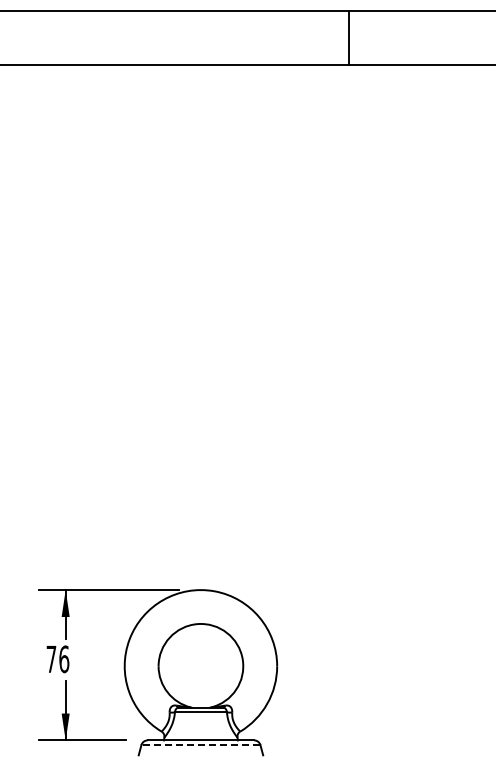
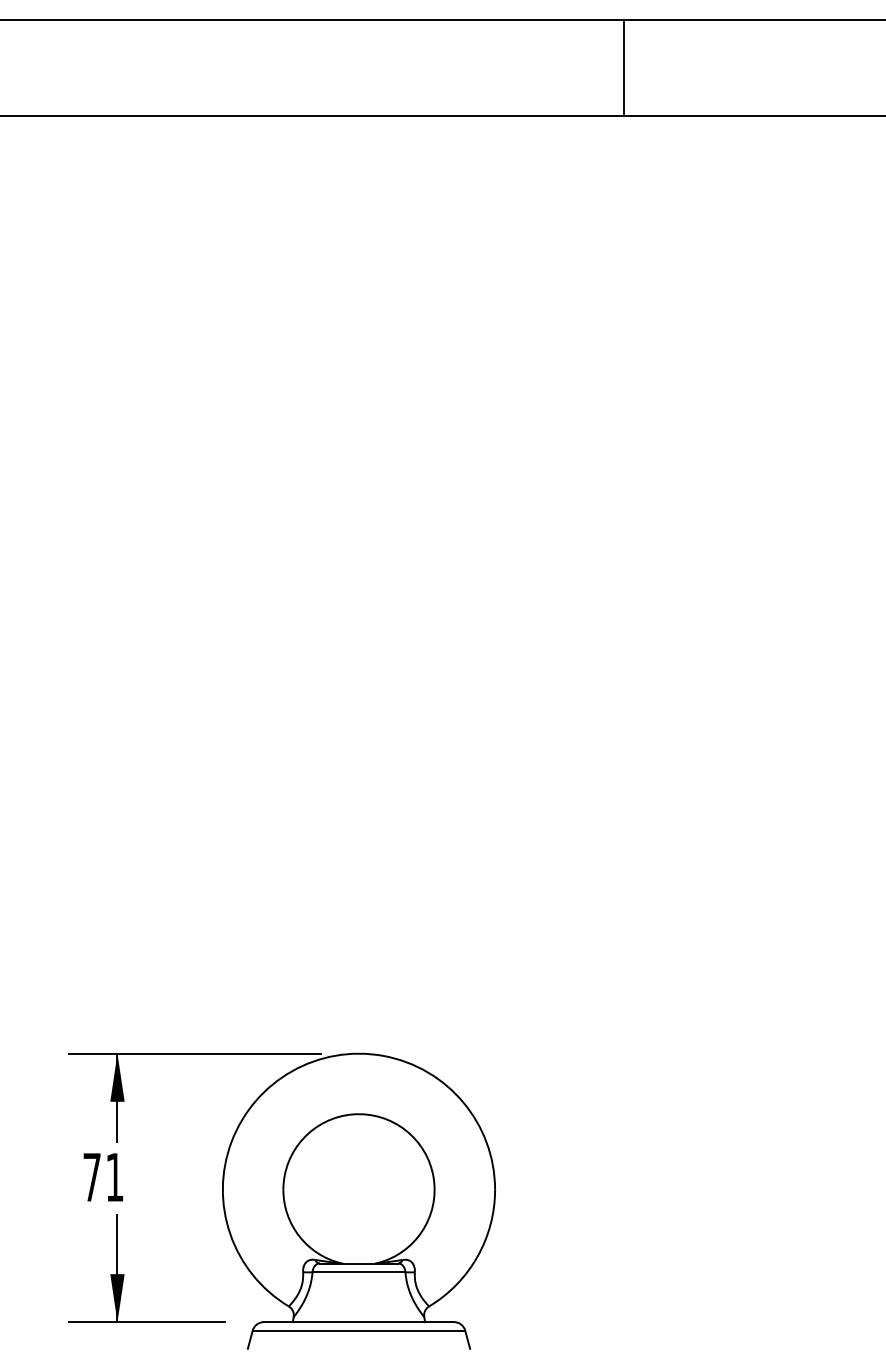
text: (64, 659) -> (115, 1177), 76 -> 71
line: (200, 745) -> (358, 1331), dashed -> solid

